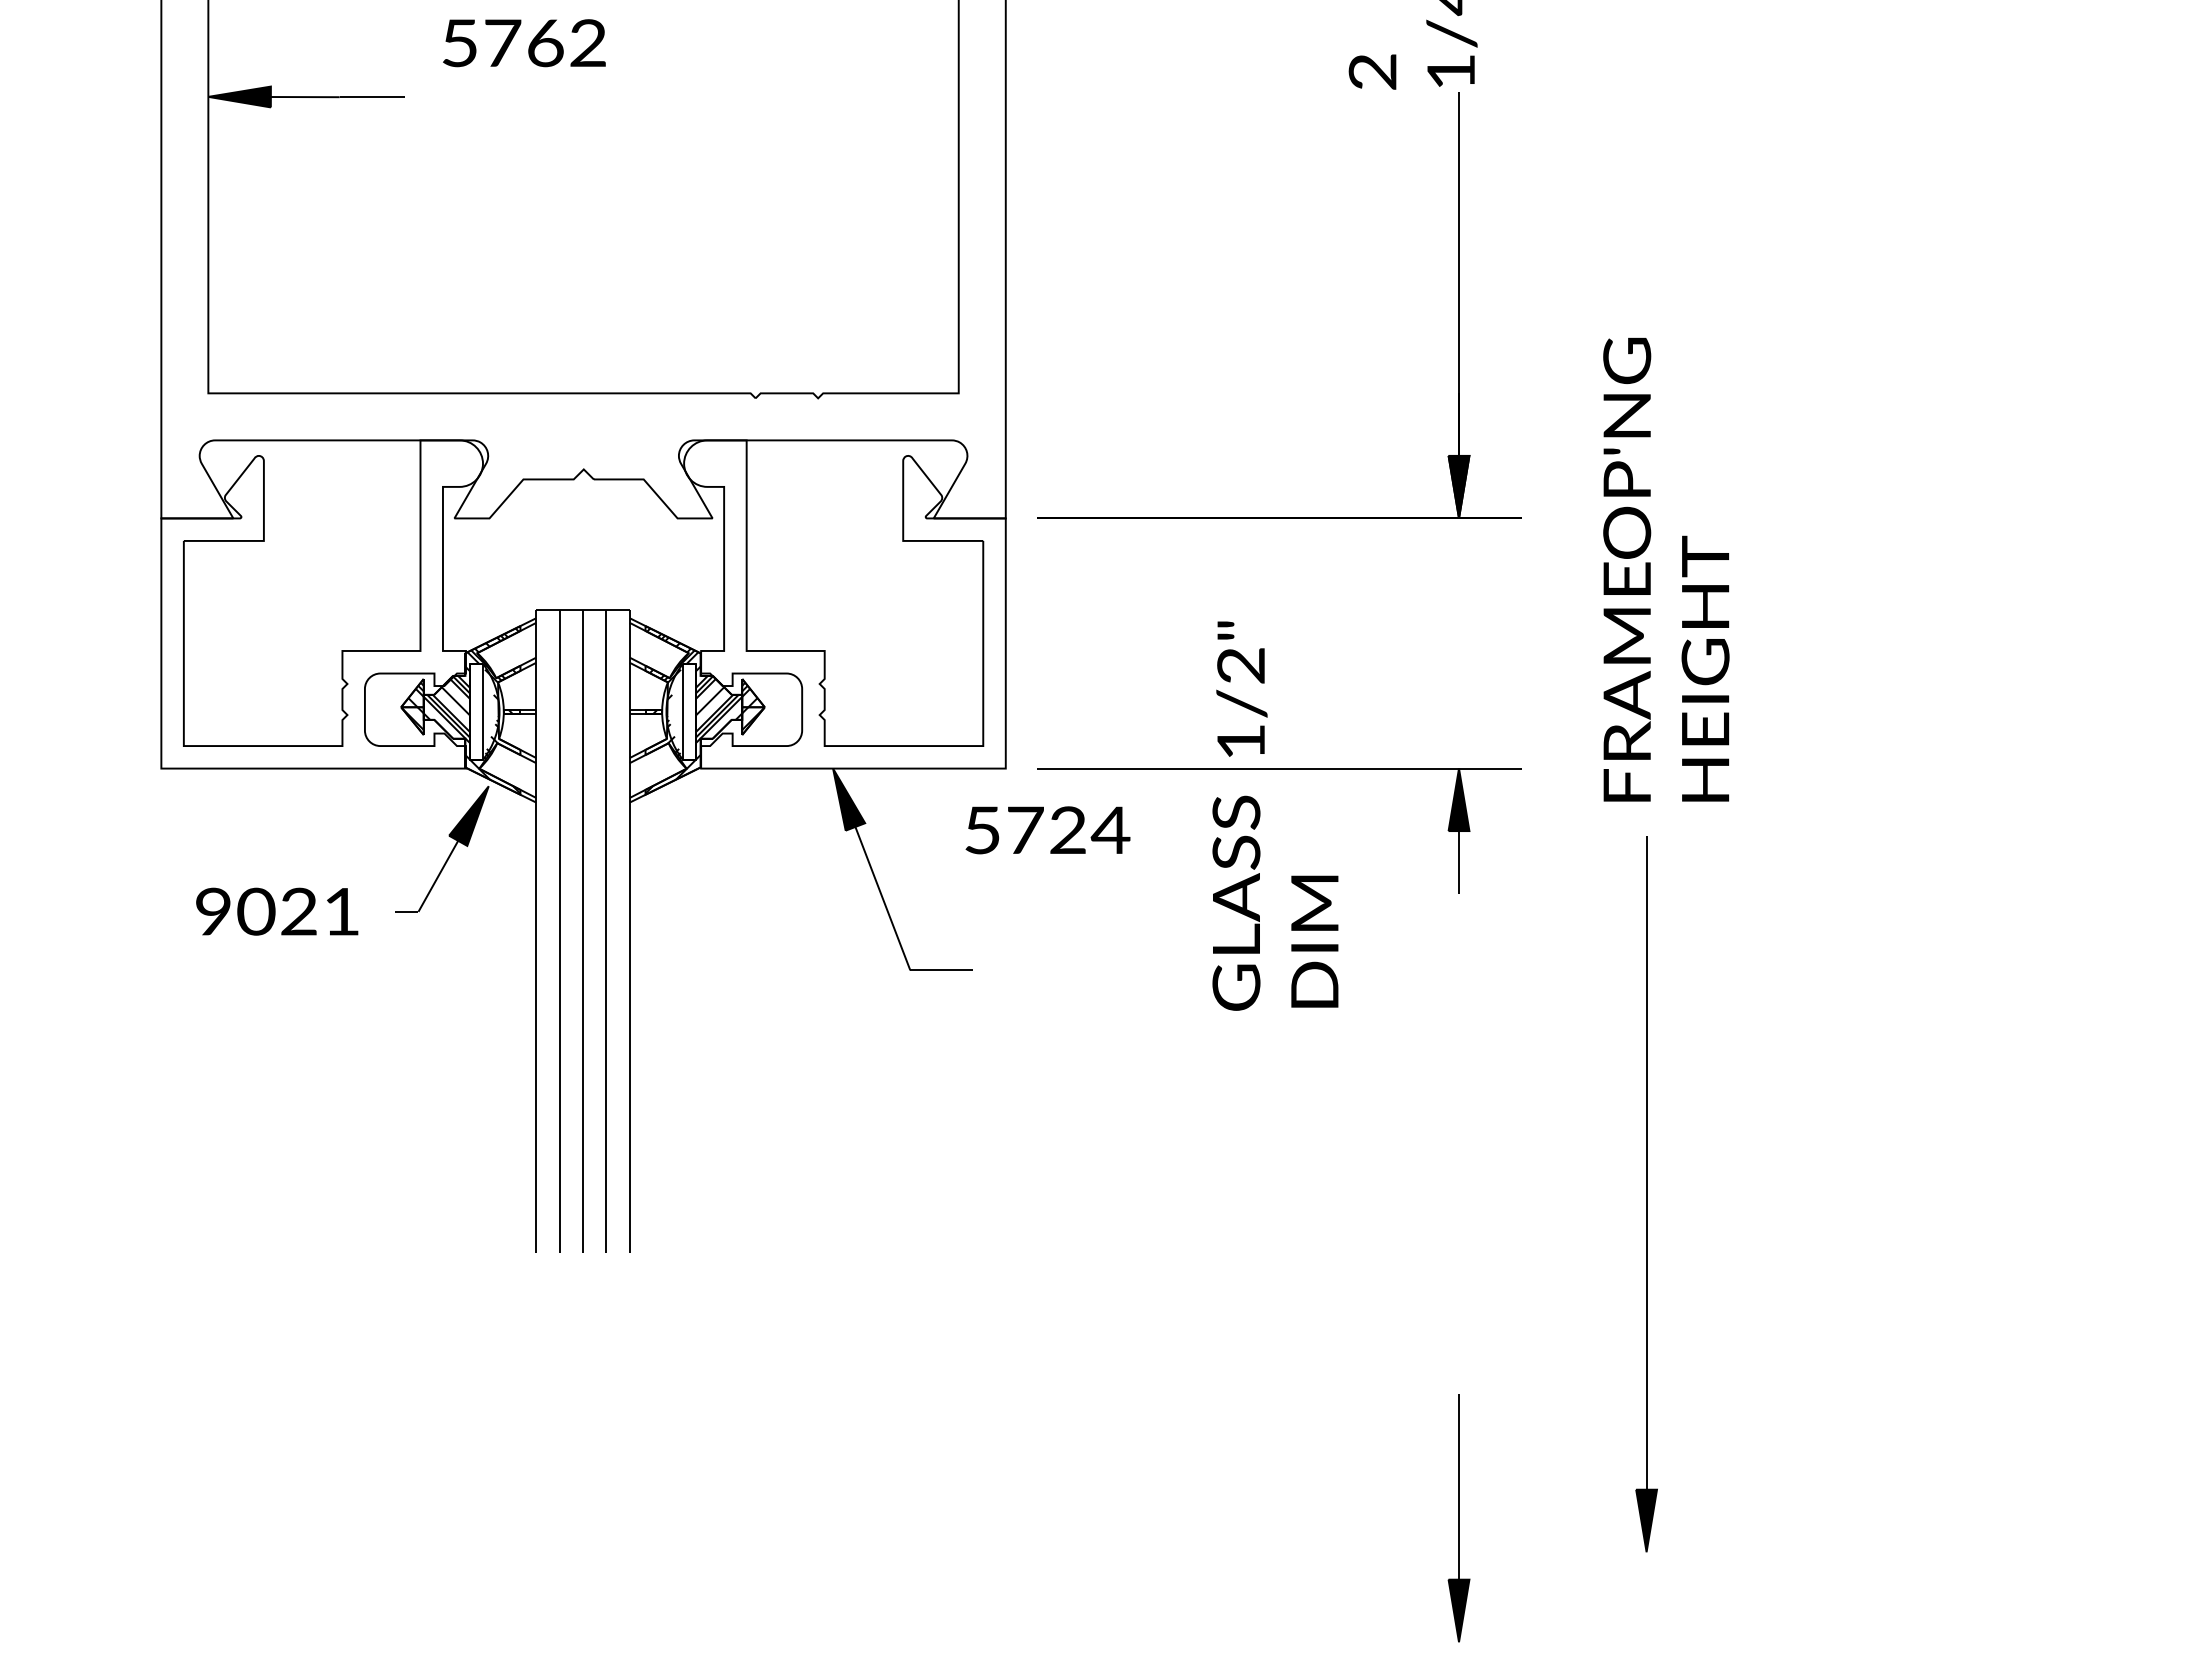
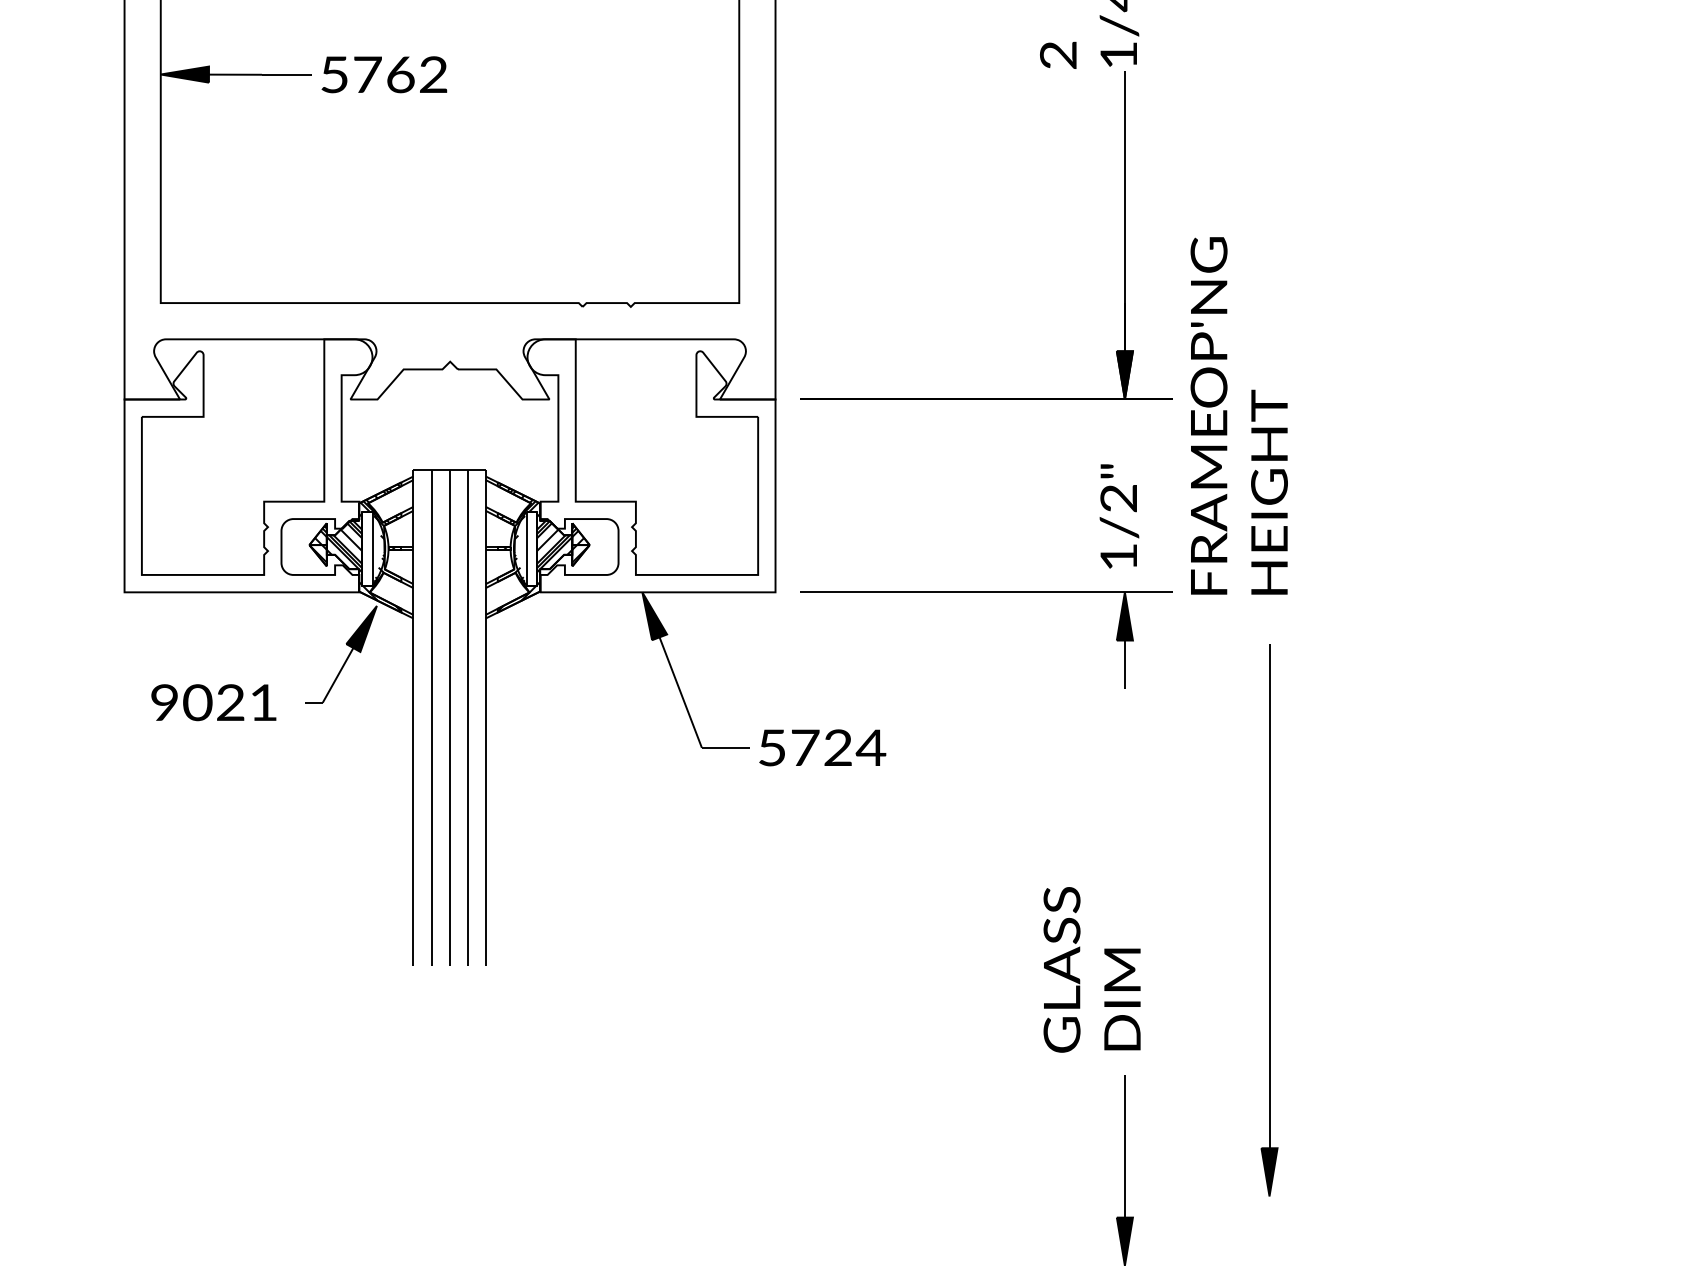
text: (524, 43) -> (384, 75), moved
text: (1666, 569) -> (1239, 415), moved
text: (1241, 688) -> (1119, 515), moved
text: (1047, 830) -> (822, 747), moved
text: (1275, 902) -> (1092, 969), moved

